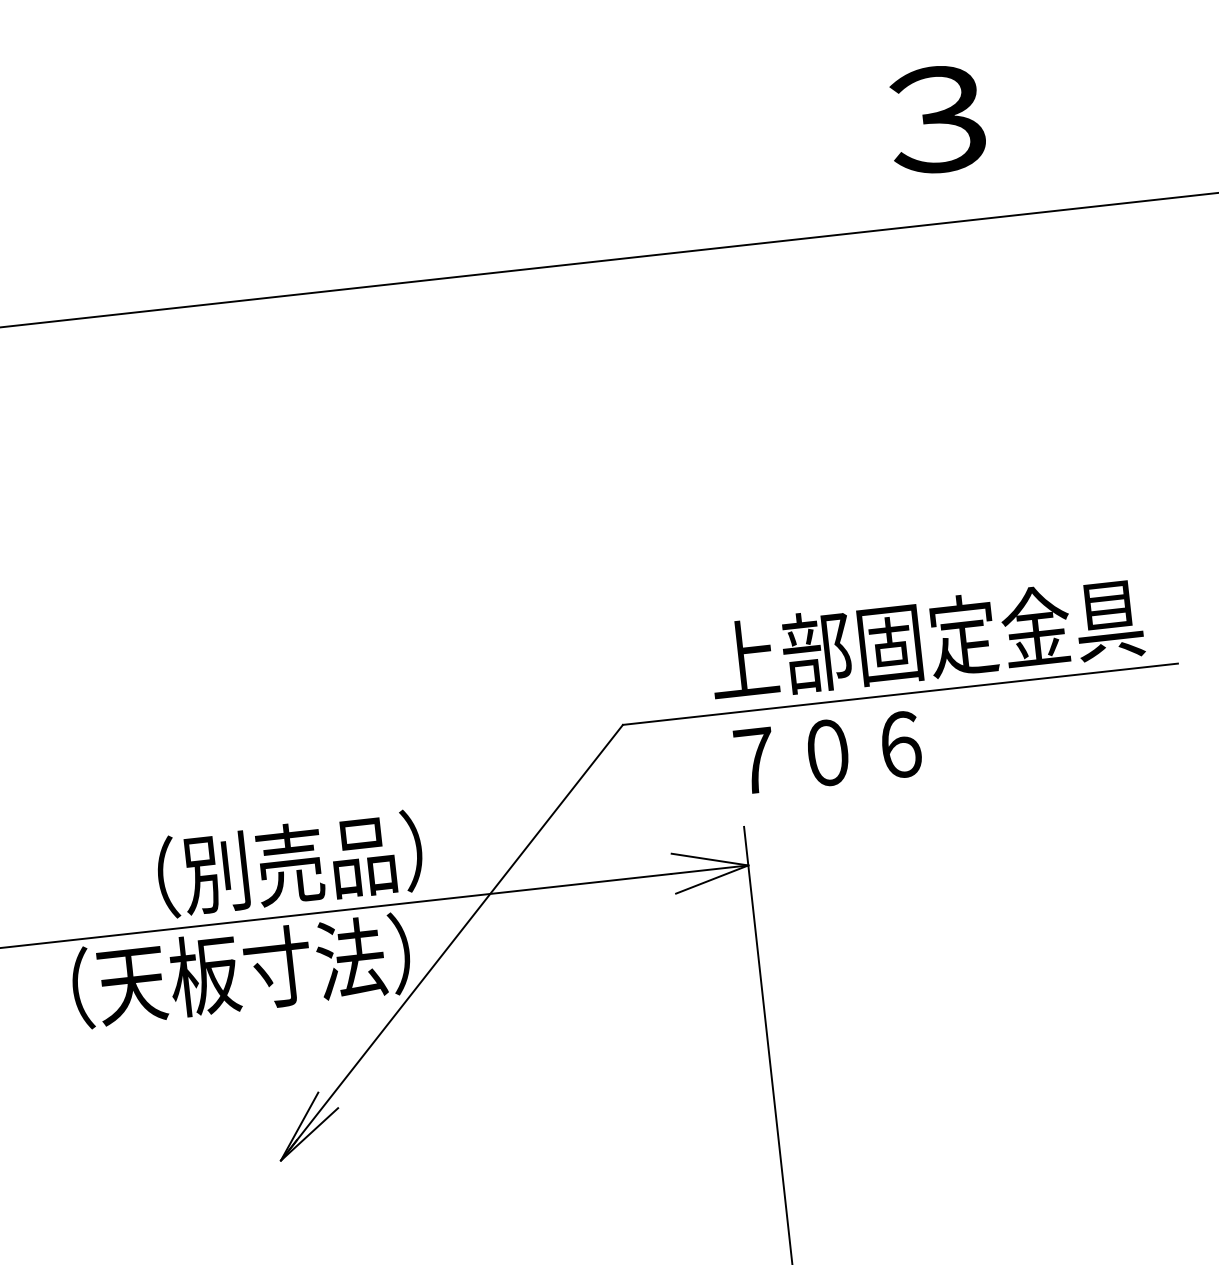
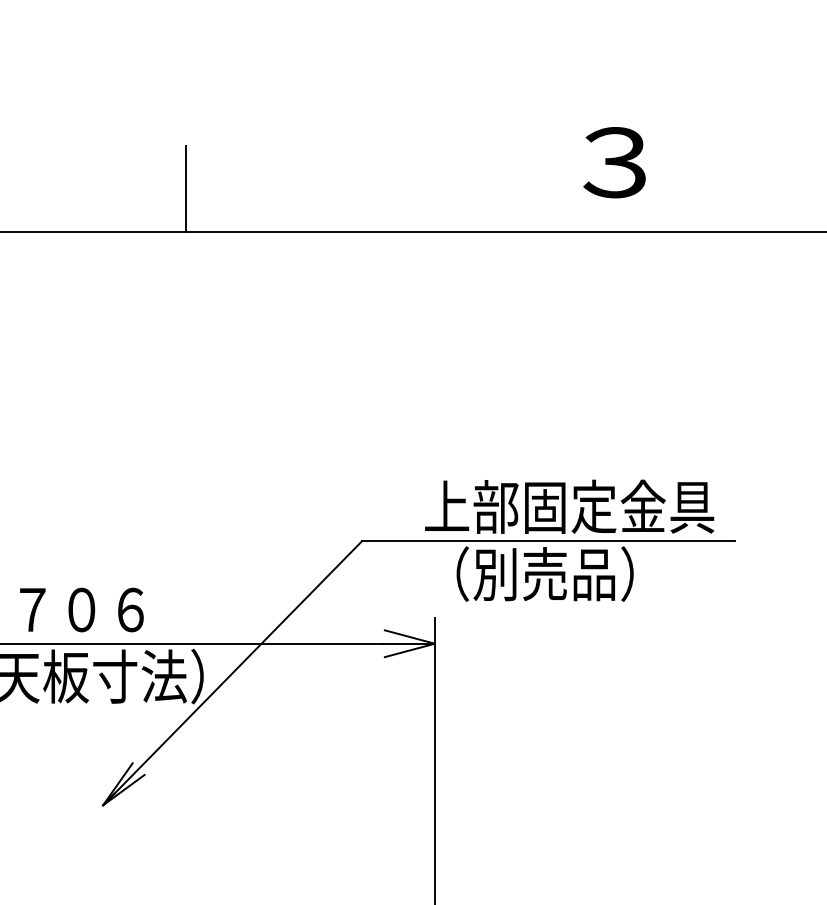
line: (303, 228) -> (186, 188), added
text: (883, 744) -> (533, 573), ７０６ -> （別売品）
text: (273, 866) -> (119, 609), （別売品） -> ７０６

